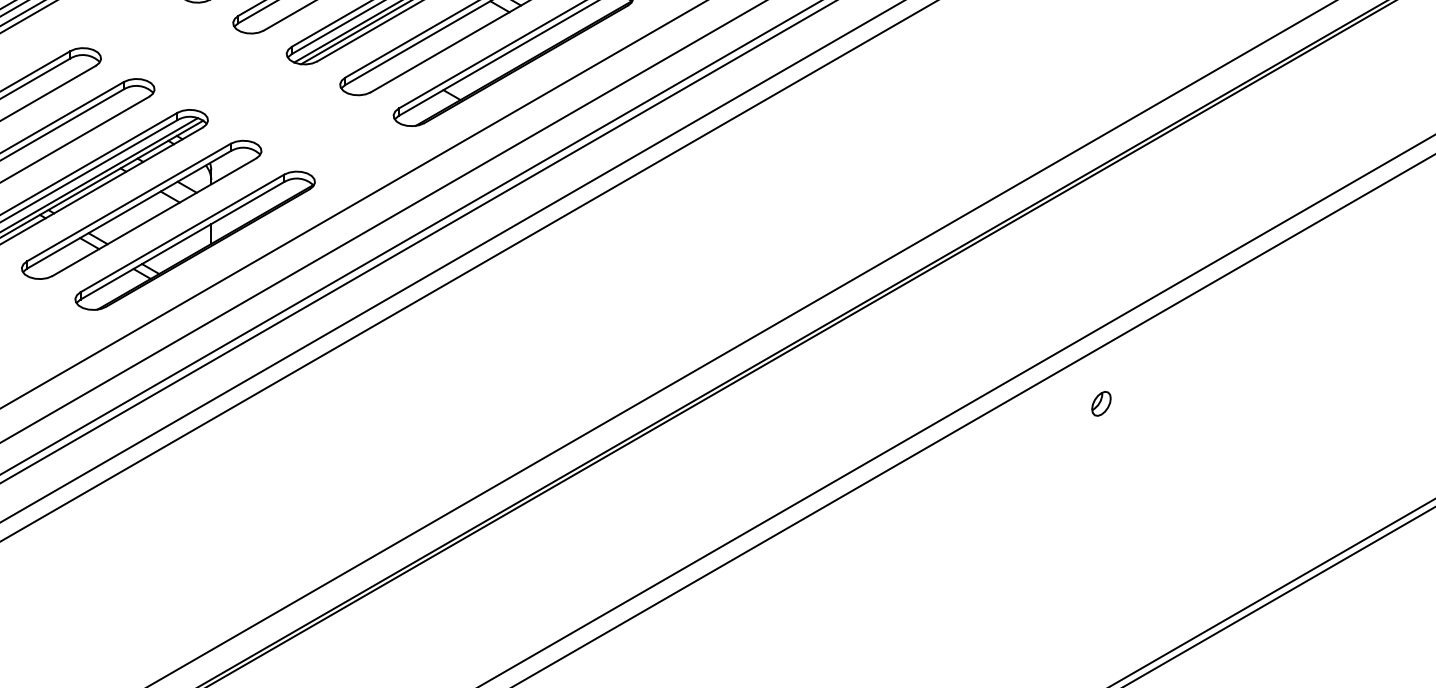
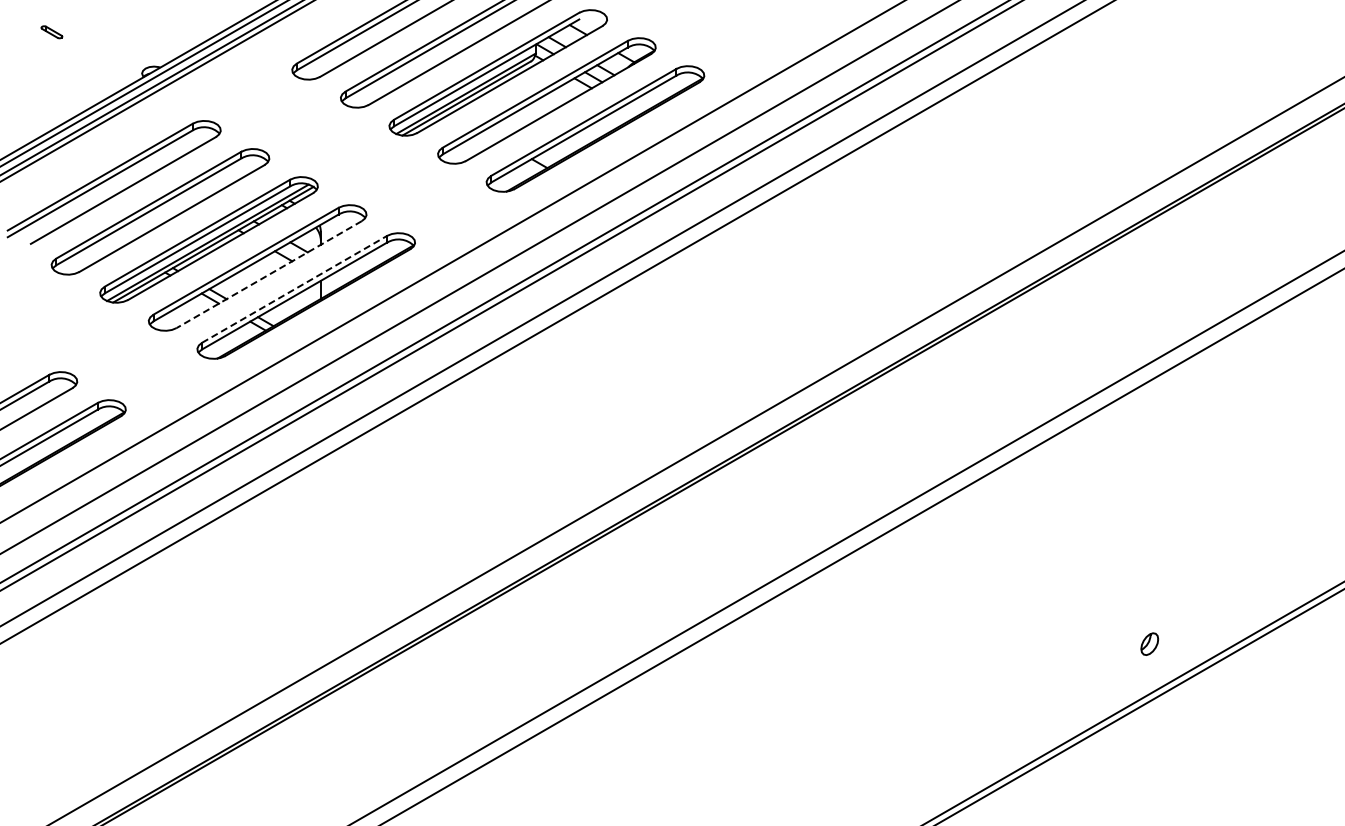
line: (154, 217) -> (269, 274), solid -> dashed
line: (182, 233) -> (294, 289), solid -> dashed
part: (1101, 403) -> (1149, 643), moved

